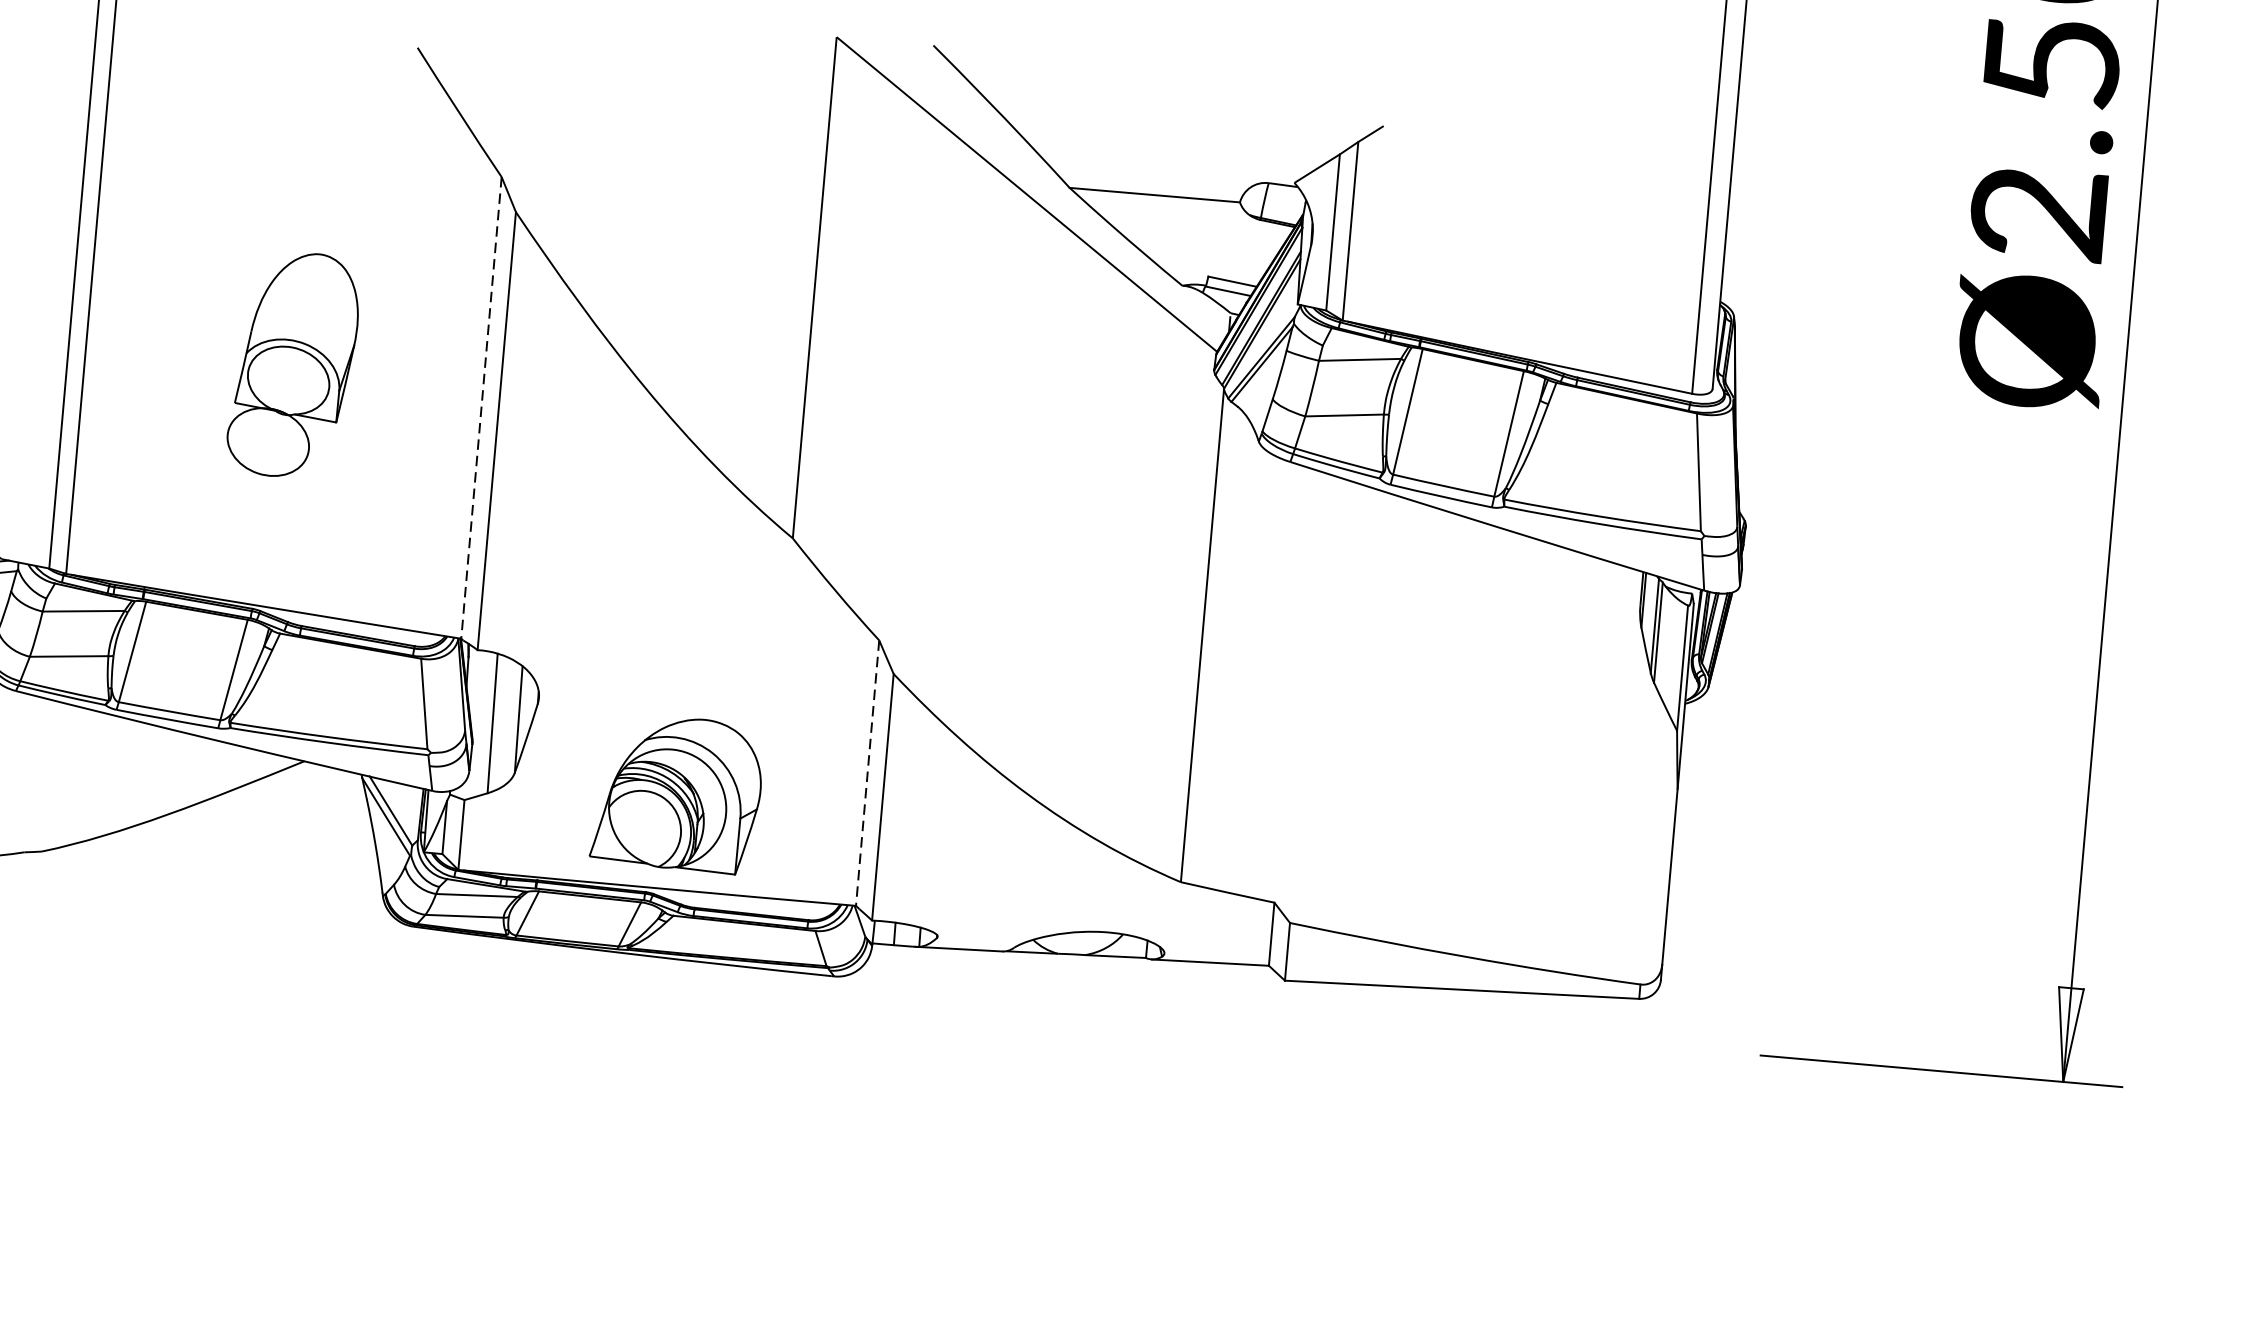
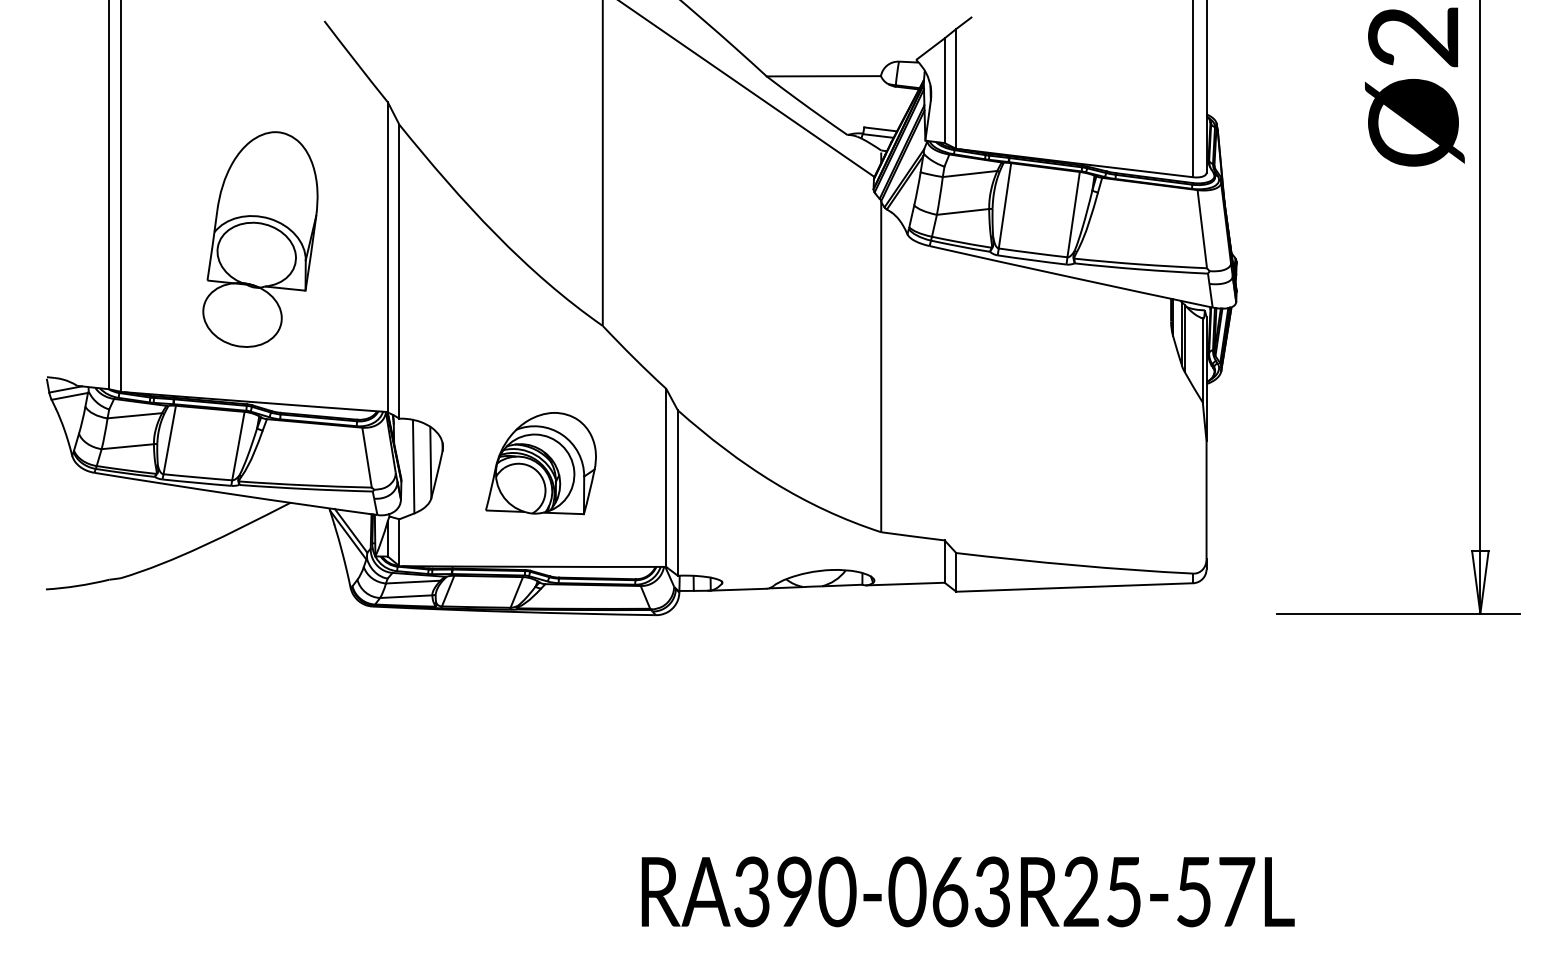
part: (293, 364) -> (260, 239), size x1.43
line: (480, 408) -> (387, 257), dashed -> solid
line: (867, 774) -> (666, 478), dashed -> solid
part: (676, 793) -> (540, 463), moved

